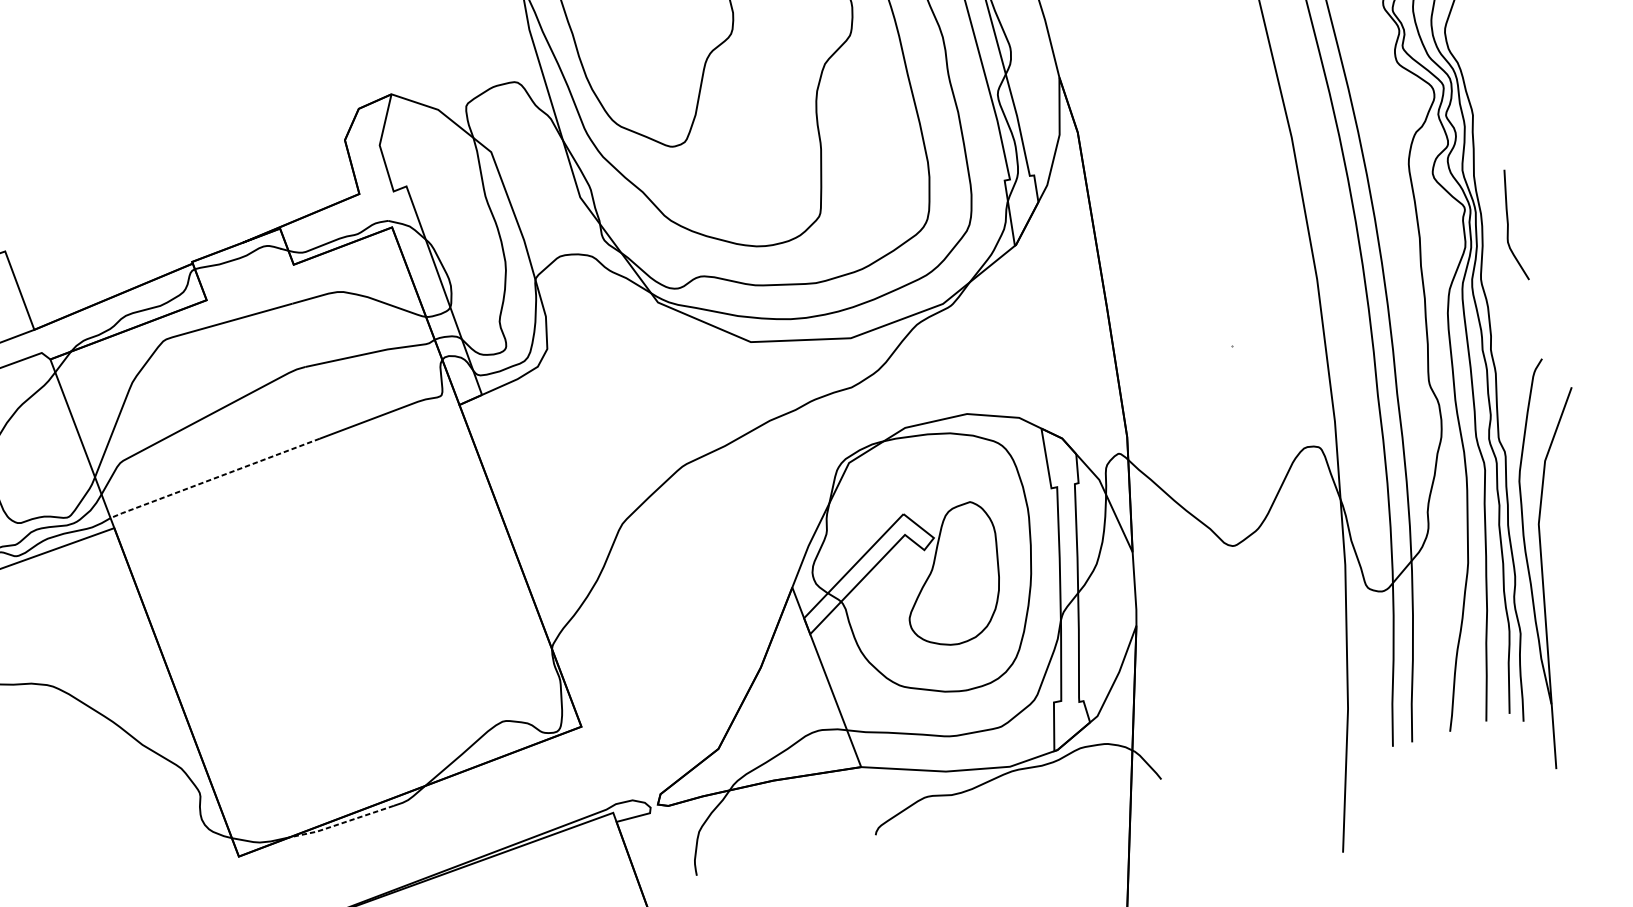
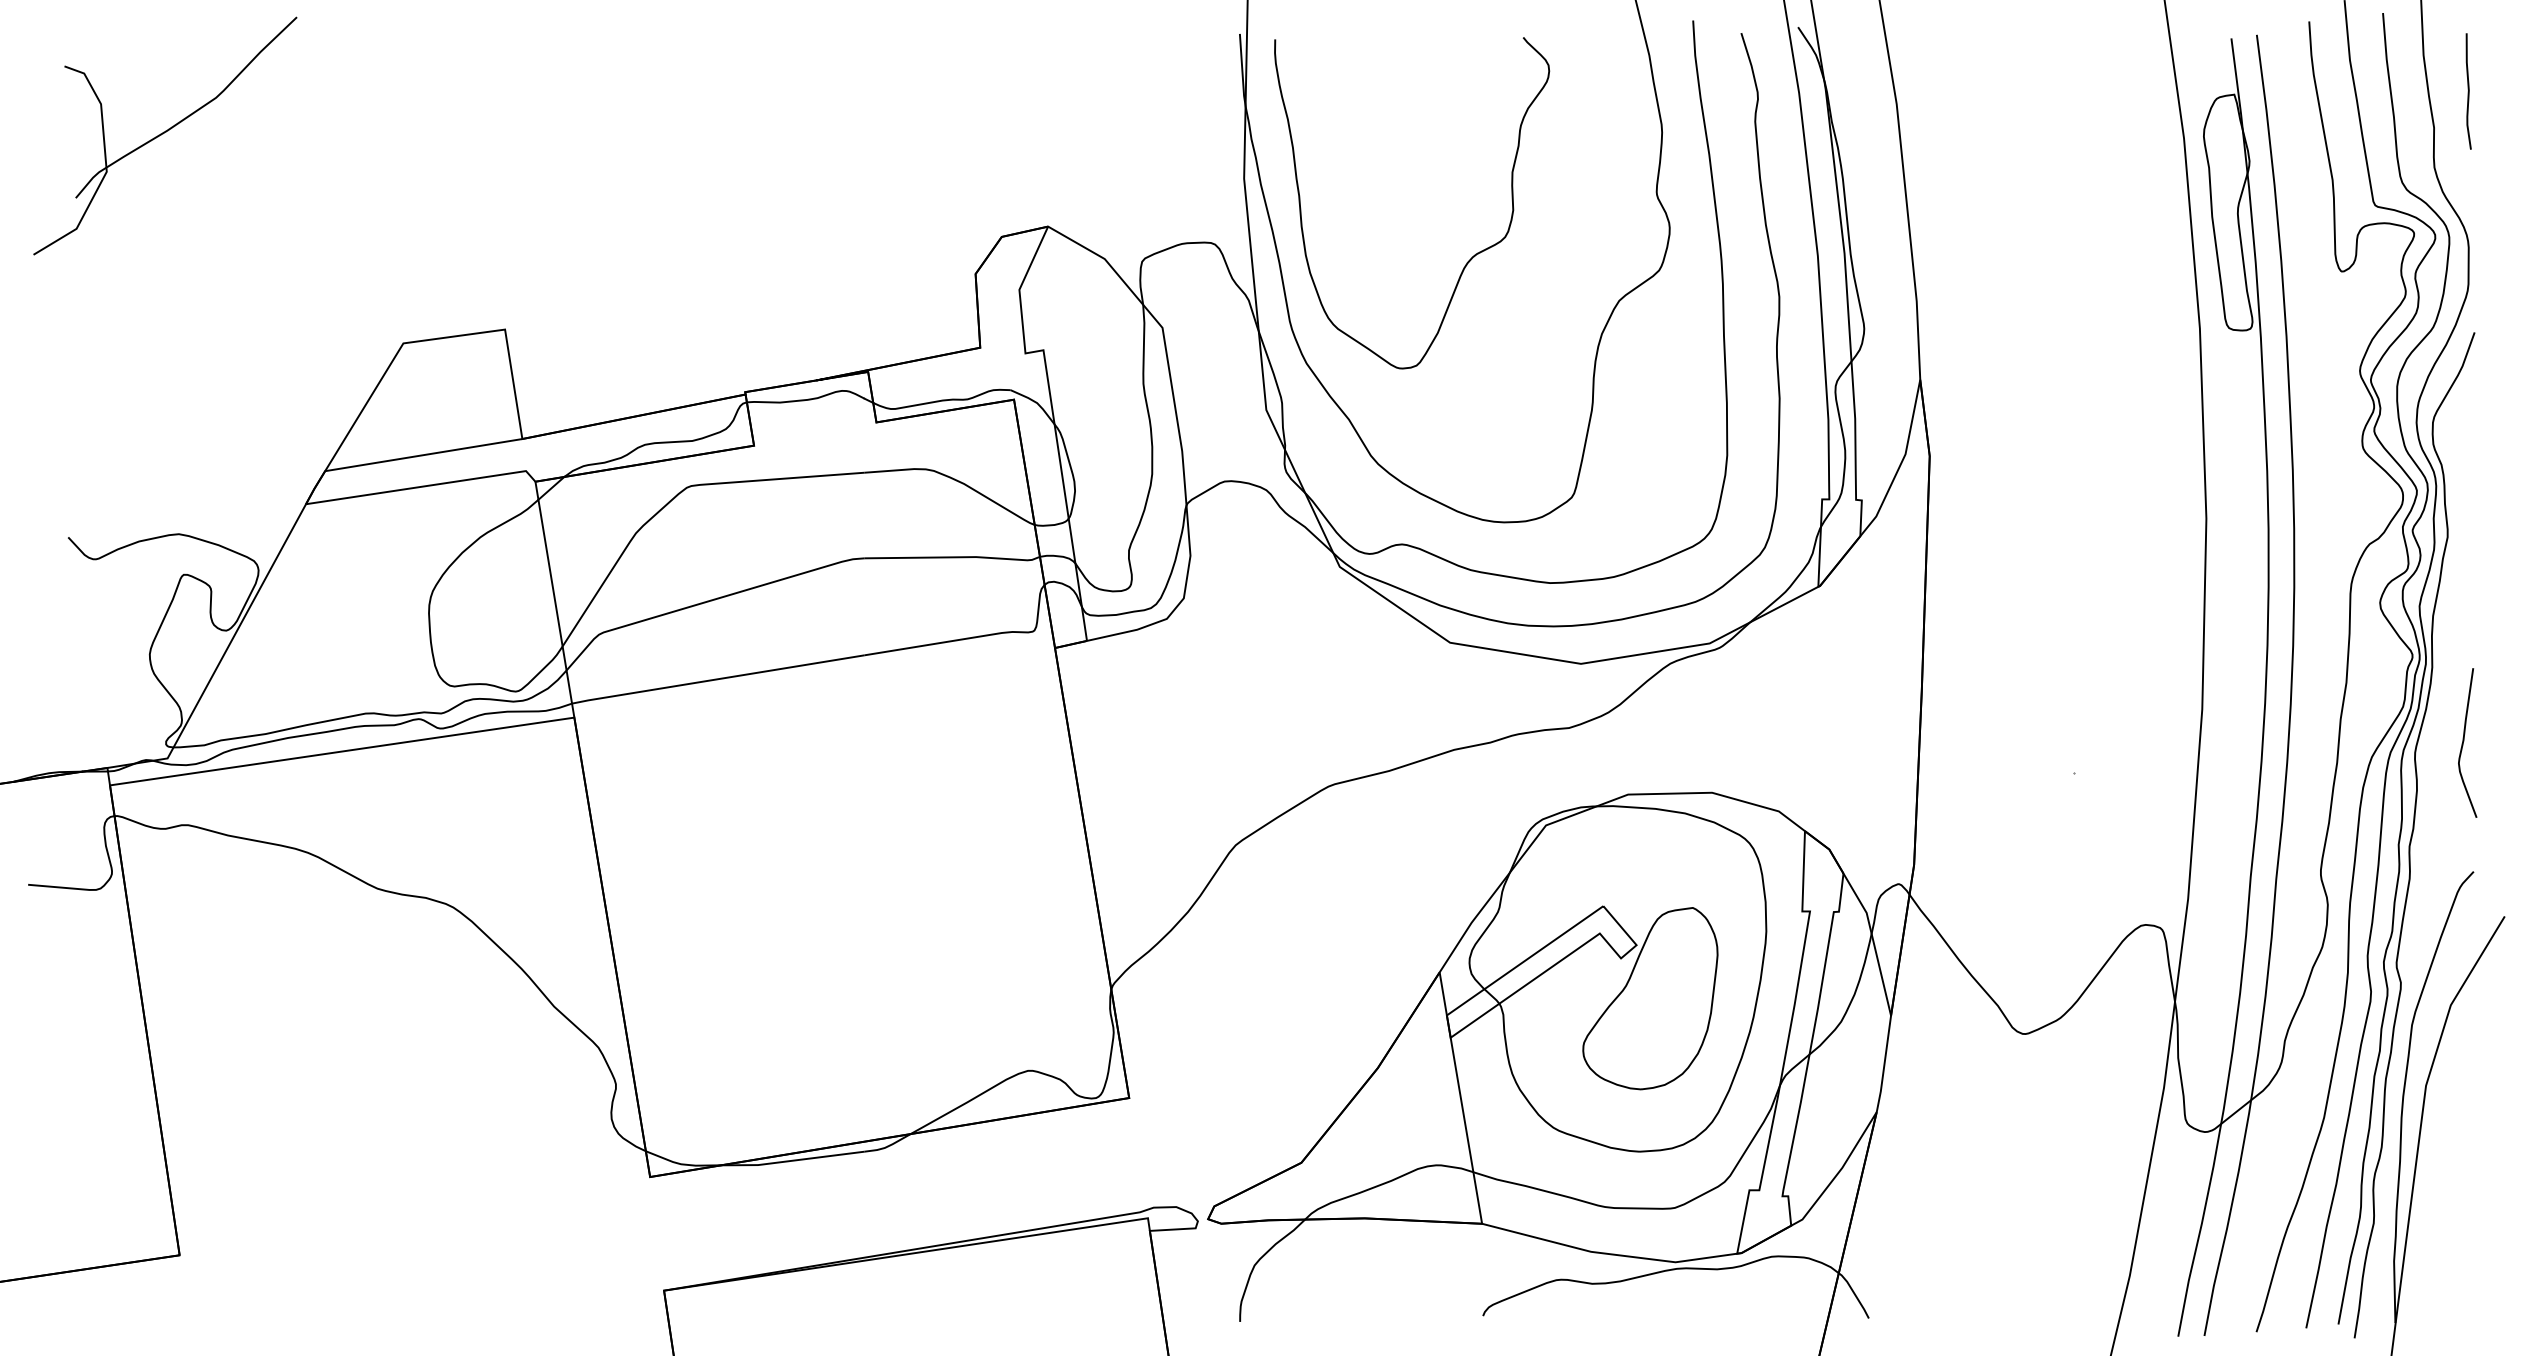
curve: (1508, 225) -> (2464, 741), moved
line: (214, 478) -> (717, 679), dashed -> solid
line: (340, 823) -> (791, 1160), dashed -> solid

